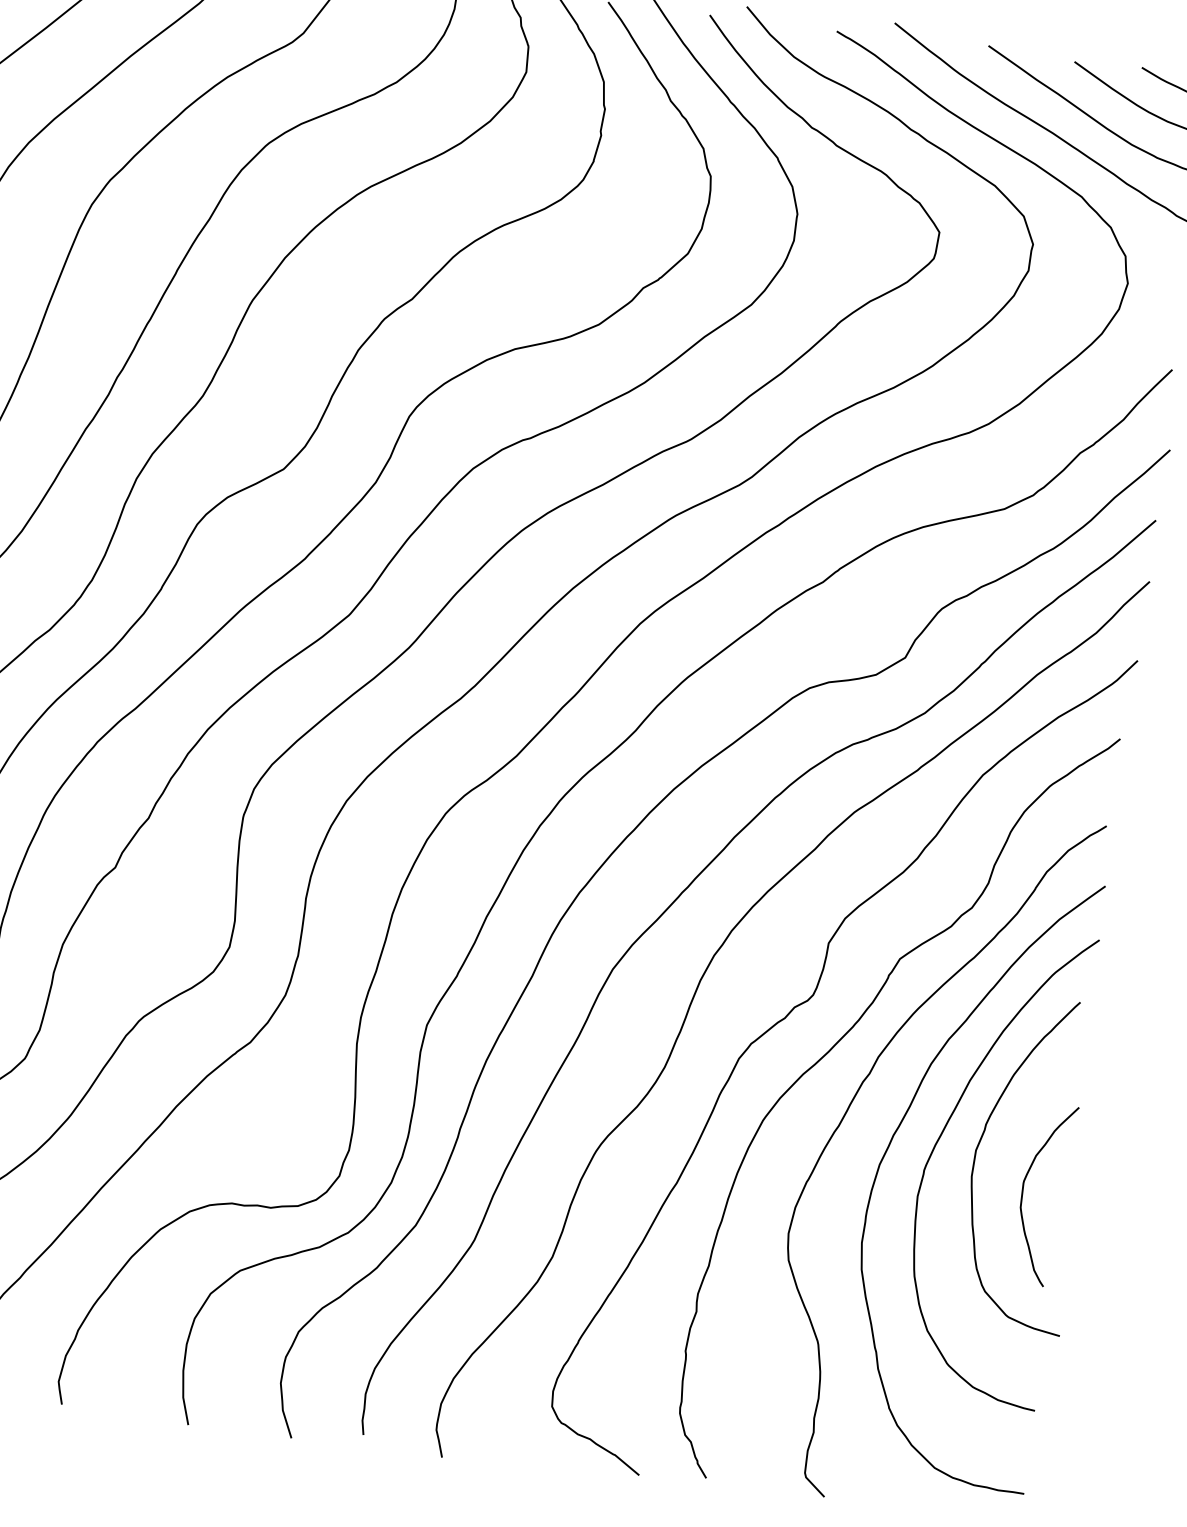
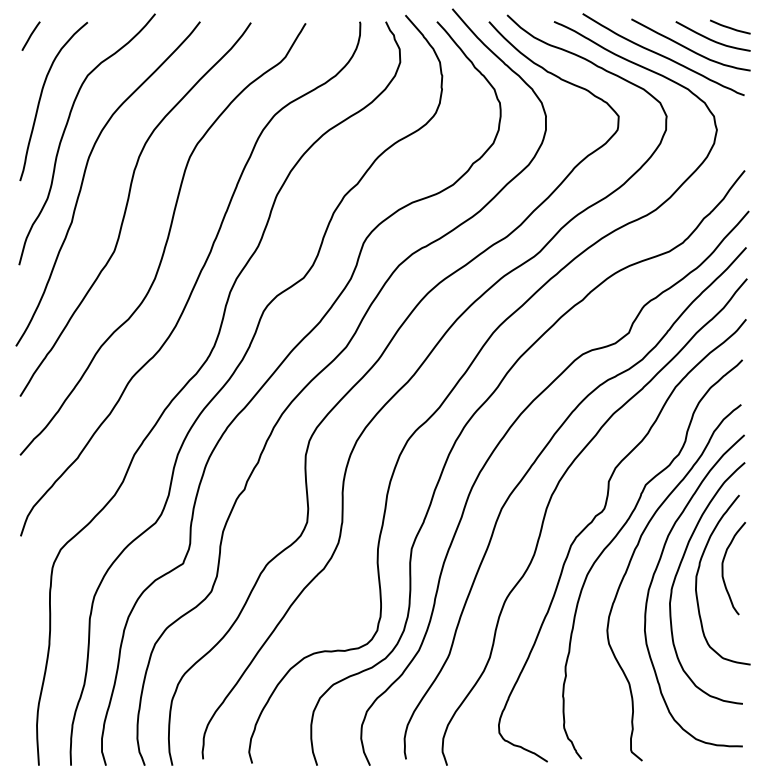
curve: (1024, 1192) -> (723, 568), moved

